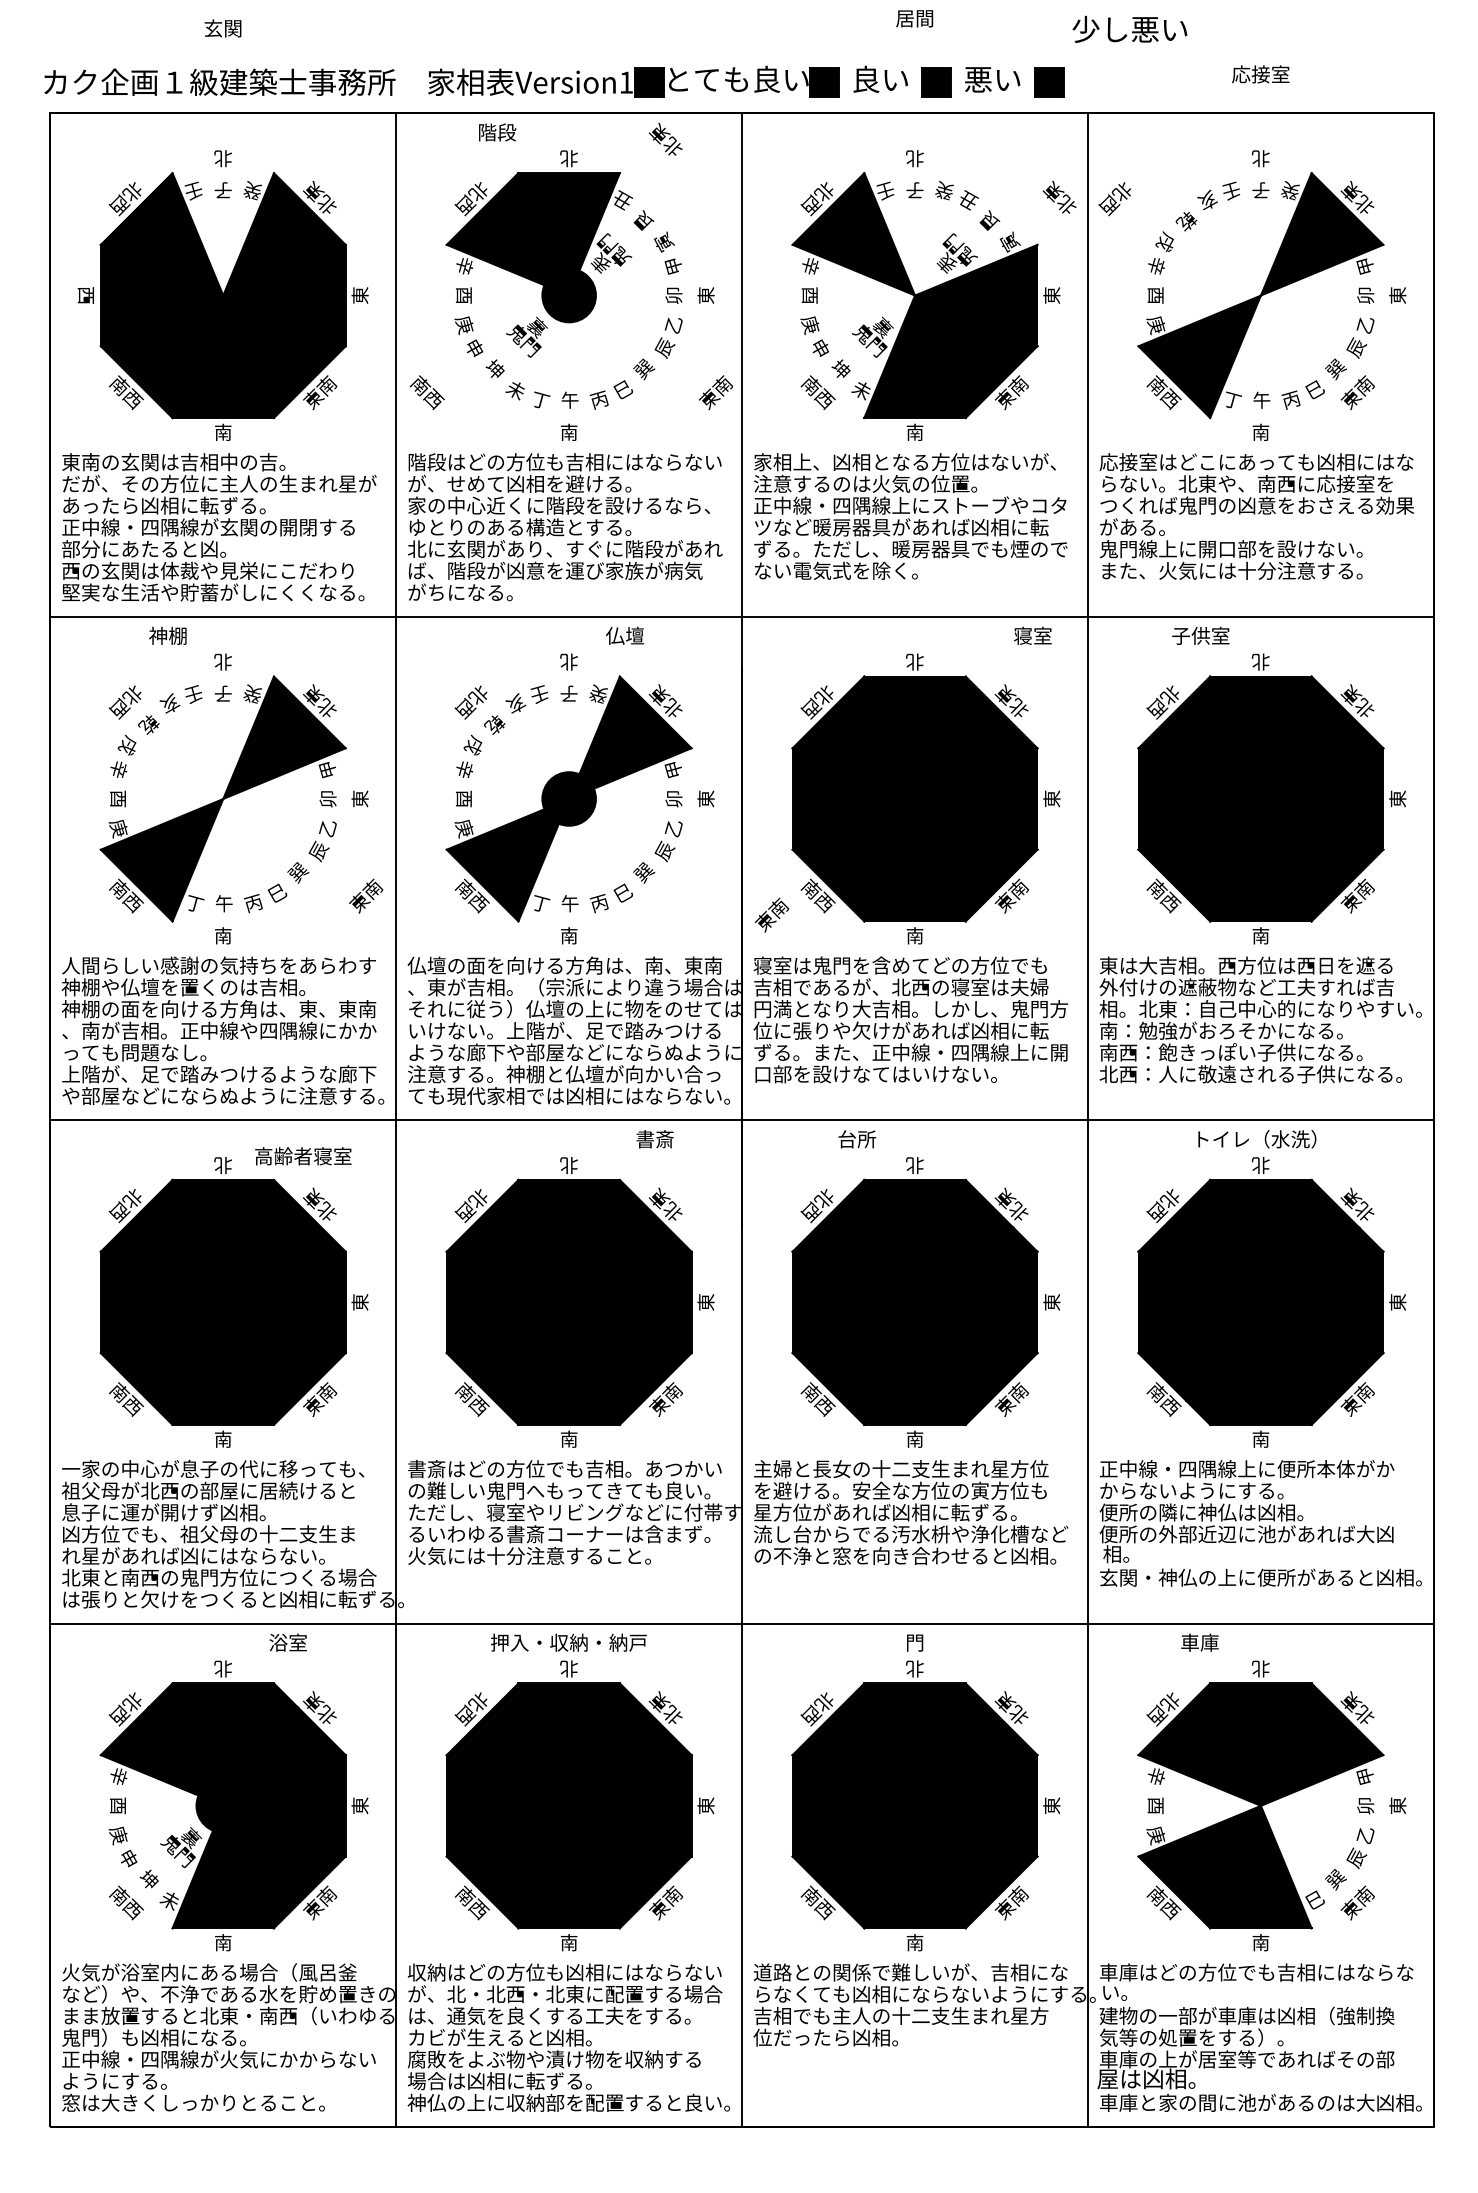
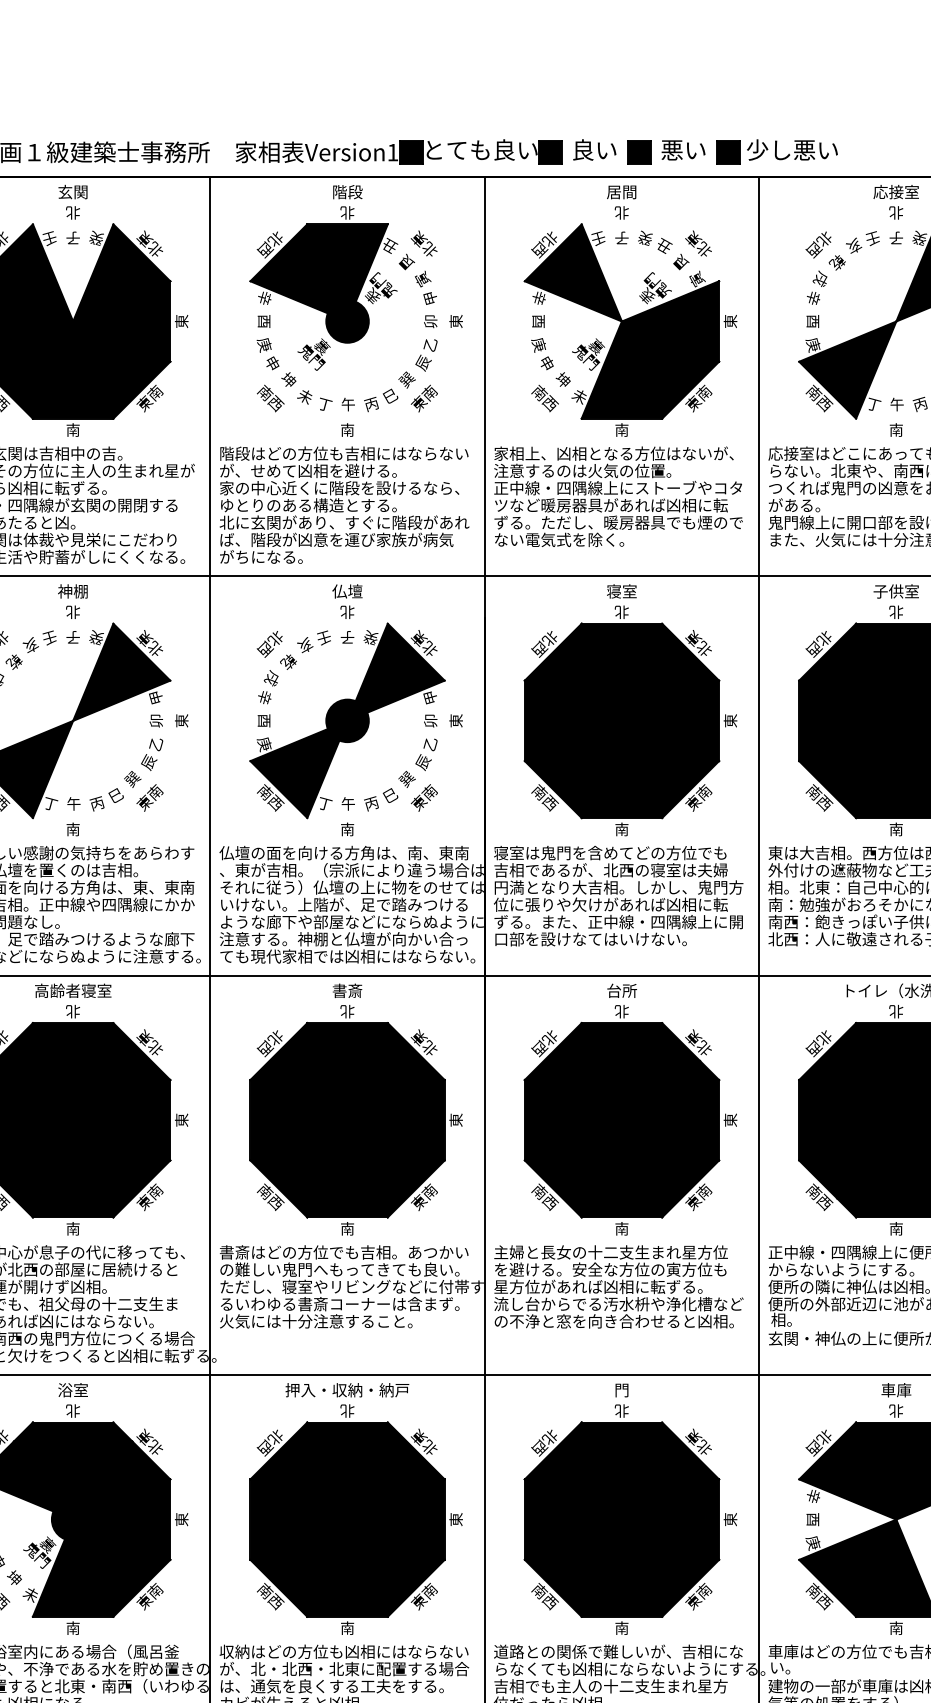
text: (914, 18) -> (621, 192), moved
text: (222, 28) -> (72, 192), moved
text: (1129, 28) -> (792, 149), moved
text: (1260, 74) -> (896, 192), moved
text: (497, 132) -> (347, 192), moved
text: (665, 139) -> (423, 243), moved
text: (1059, 197) -> (698, 243), moved
text: (1114, 199) -> (818, 245), moved
text: (426, 392) -> (270, 398), moved
text: (716, 392) -> (424, 398), moved
text: (167, 635) -> (72, 591), moved
text: (625, 635) -> (347, 591), moved
text: (1032, 635) -> (621, 591), moved
text: (1200, 635) -> (896, 591), moved
text: (366, 895) -> (150, 797), moved
text: (771, 914) -> (423, 797), moved
text: (654, 1139) -> (347, 991), moved
text: (857, 1139) -> (622, 991), moved
text: (303, 1156) -> (73, 991), moved
text: (287, 1642) -> (72, 1390), moved
text: (1199, 1642) -> (896, 1390), moved

